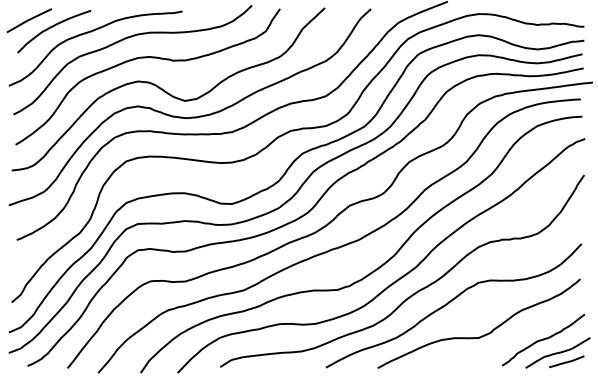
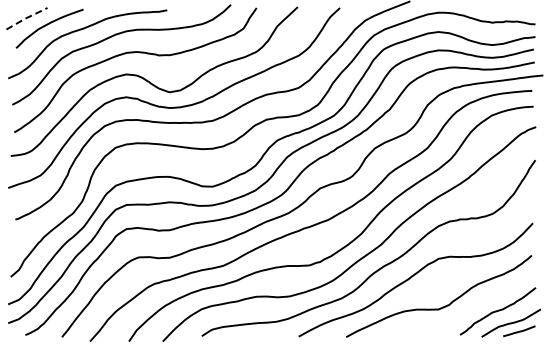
line: (28, 20) -> (26, 18), solid -> dashed

